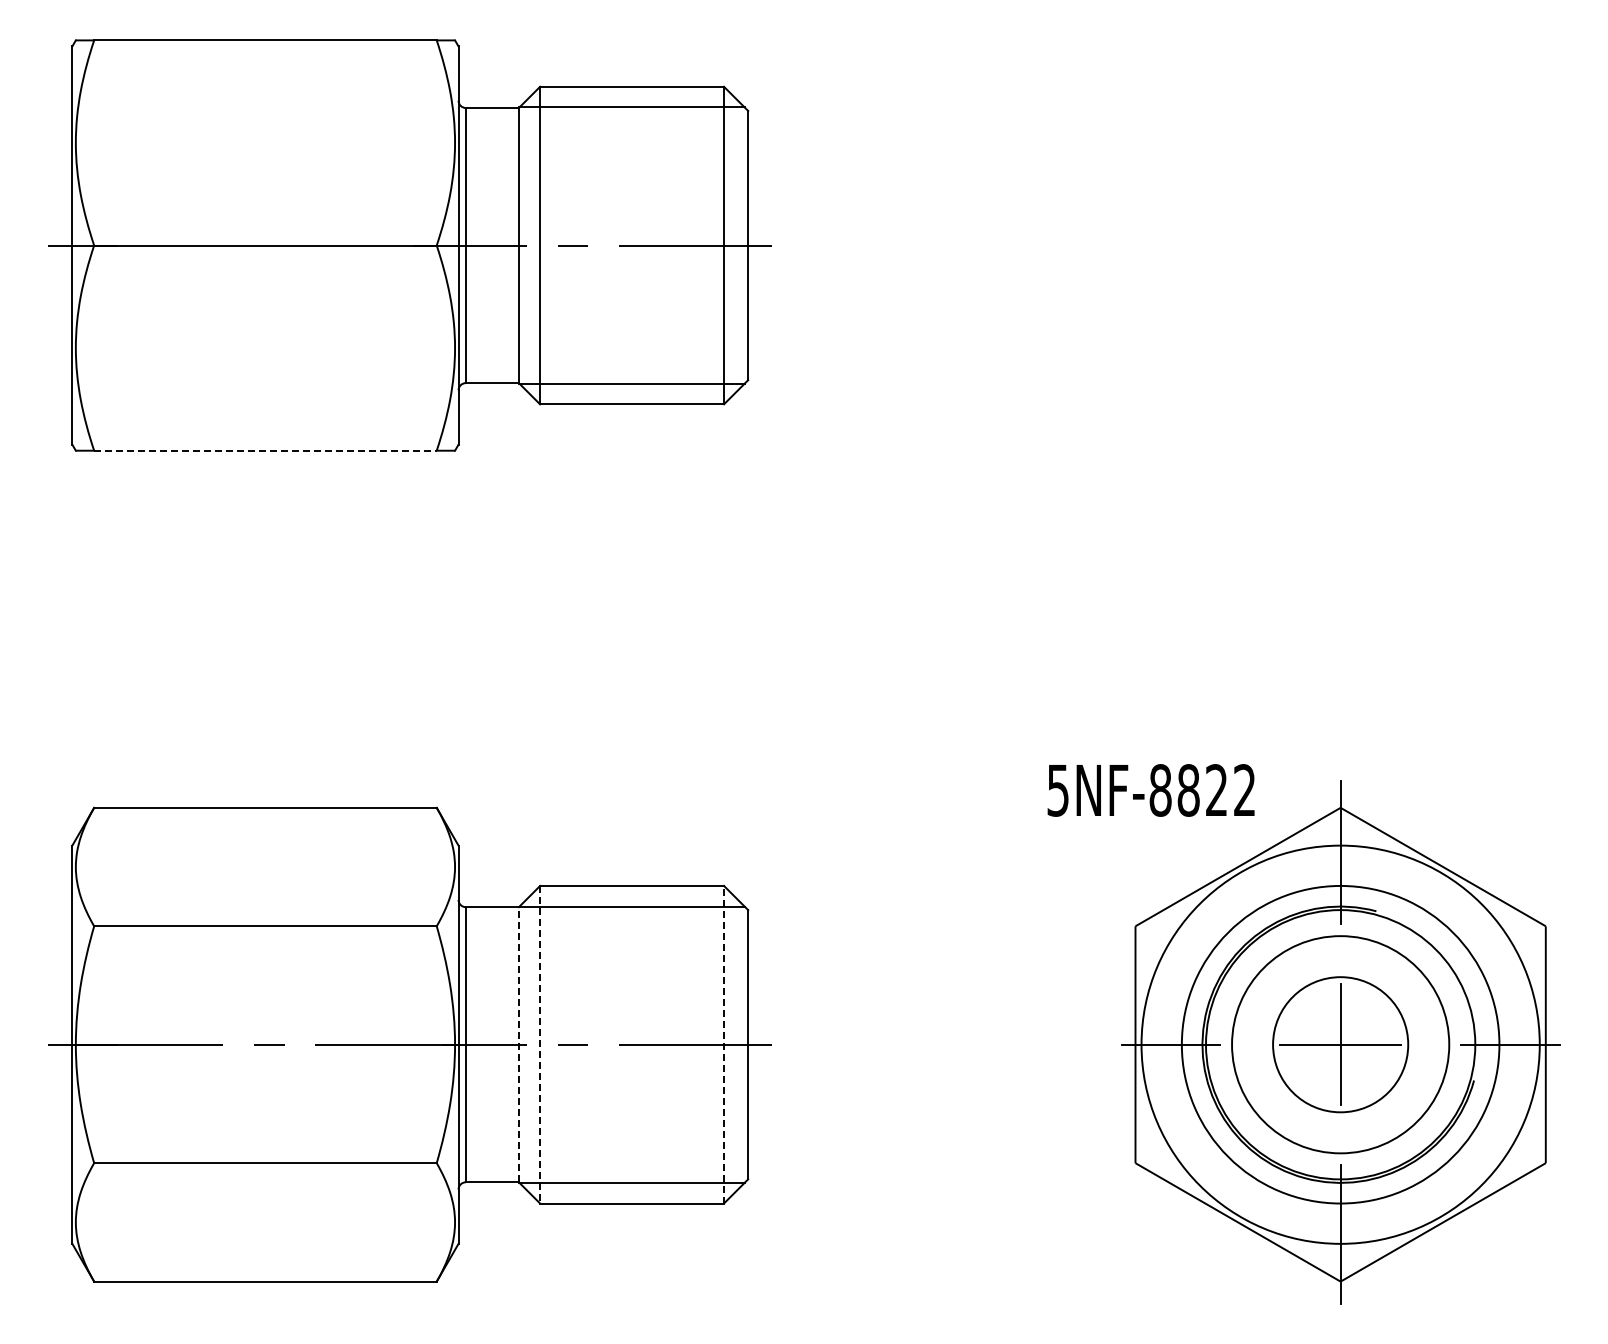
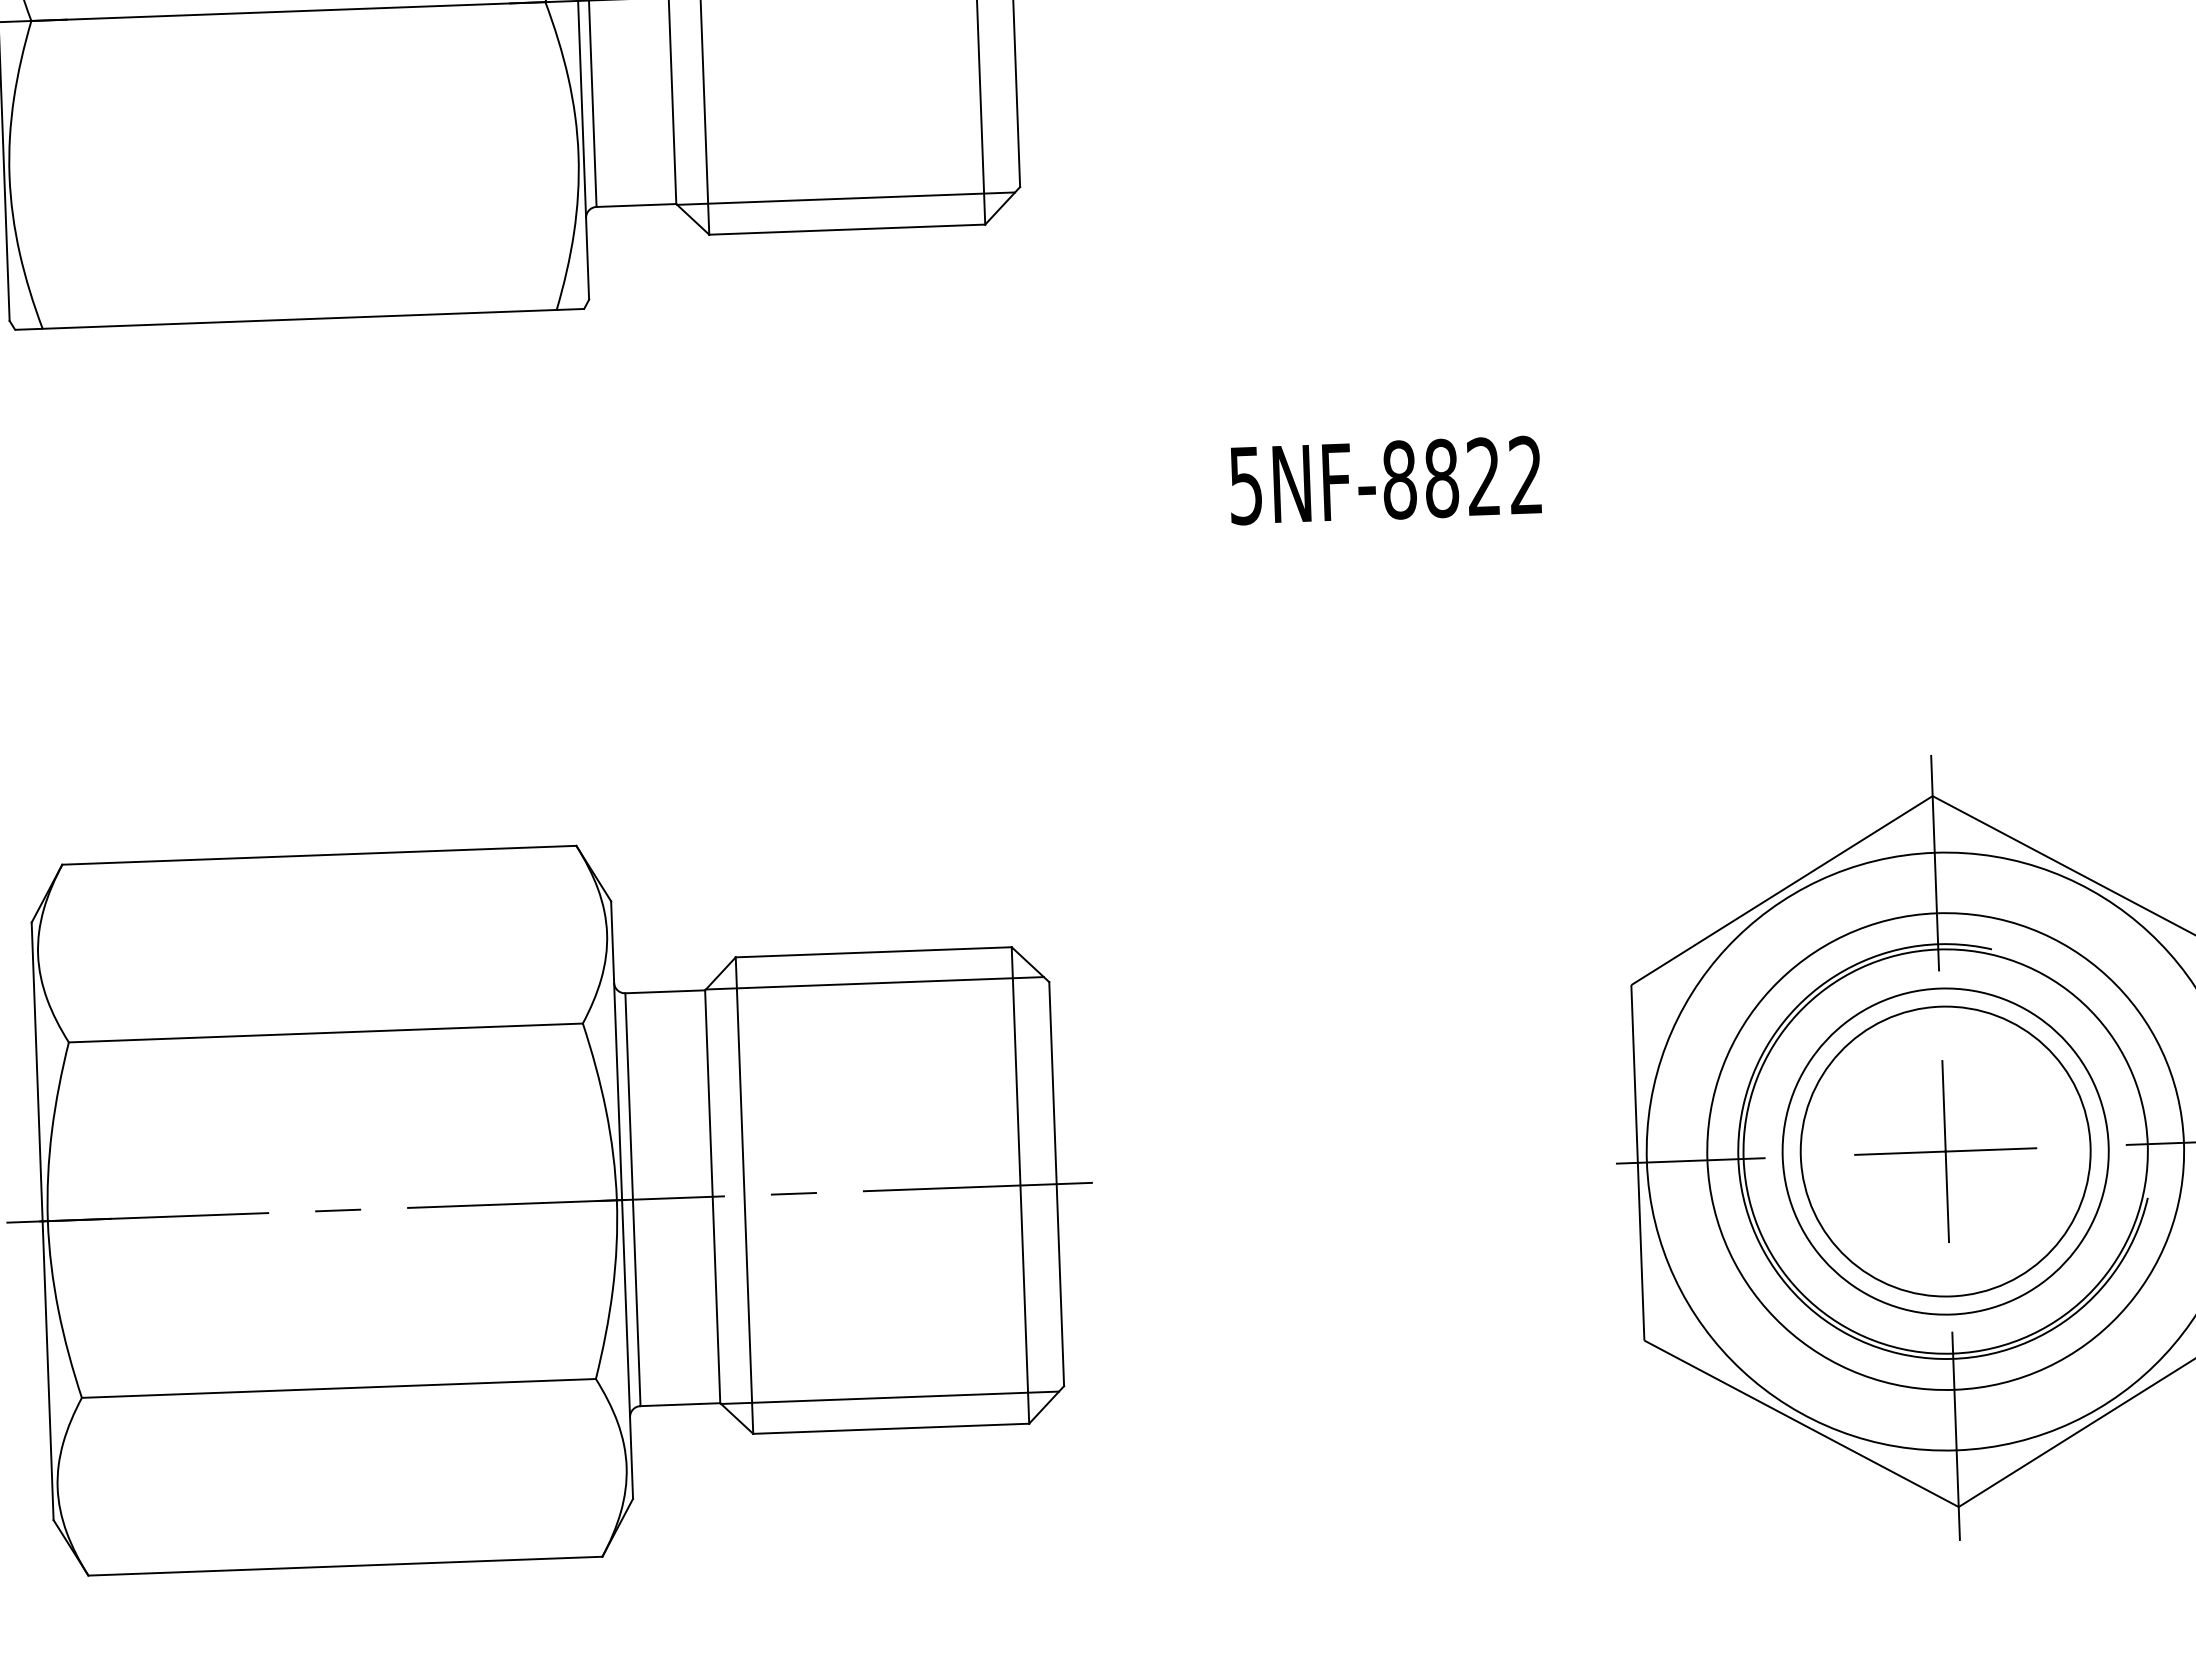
line: (265, 450) -> (299, 319), dashed -> solid
text: (1150, 790) -> (1384, 480), moved
line: (518, 1044) -> (712, 1196), dashed -> solid
line: (540, 1044) -> (745, 1195), dashed -> solid
line: (724, 1044) -> (1021, 1185), dashed -> solid
circle: (1340, 1044) -> (1945, 1151), size x1.43

